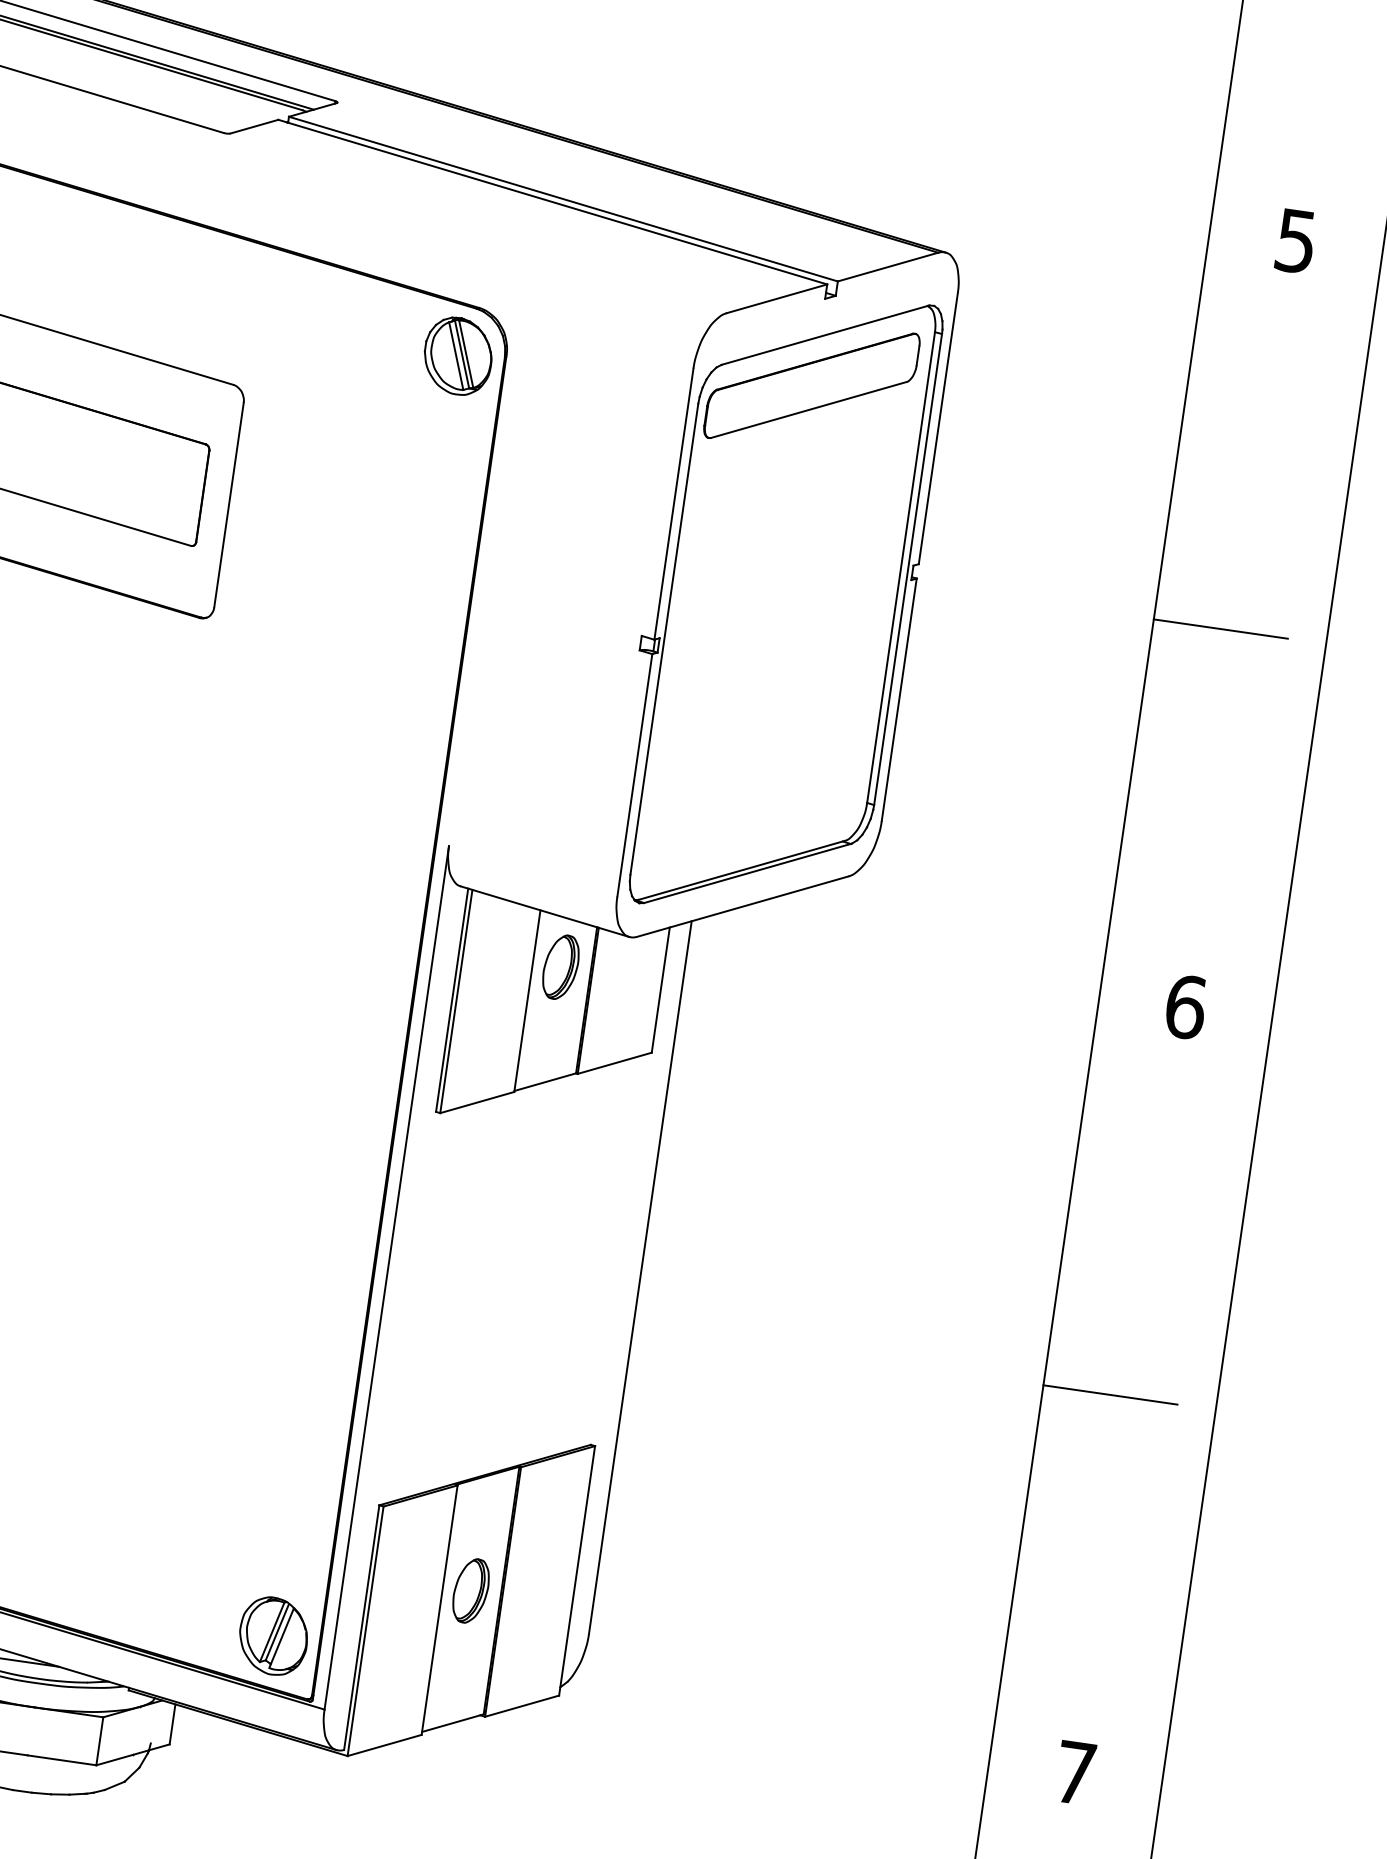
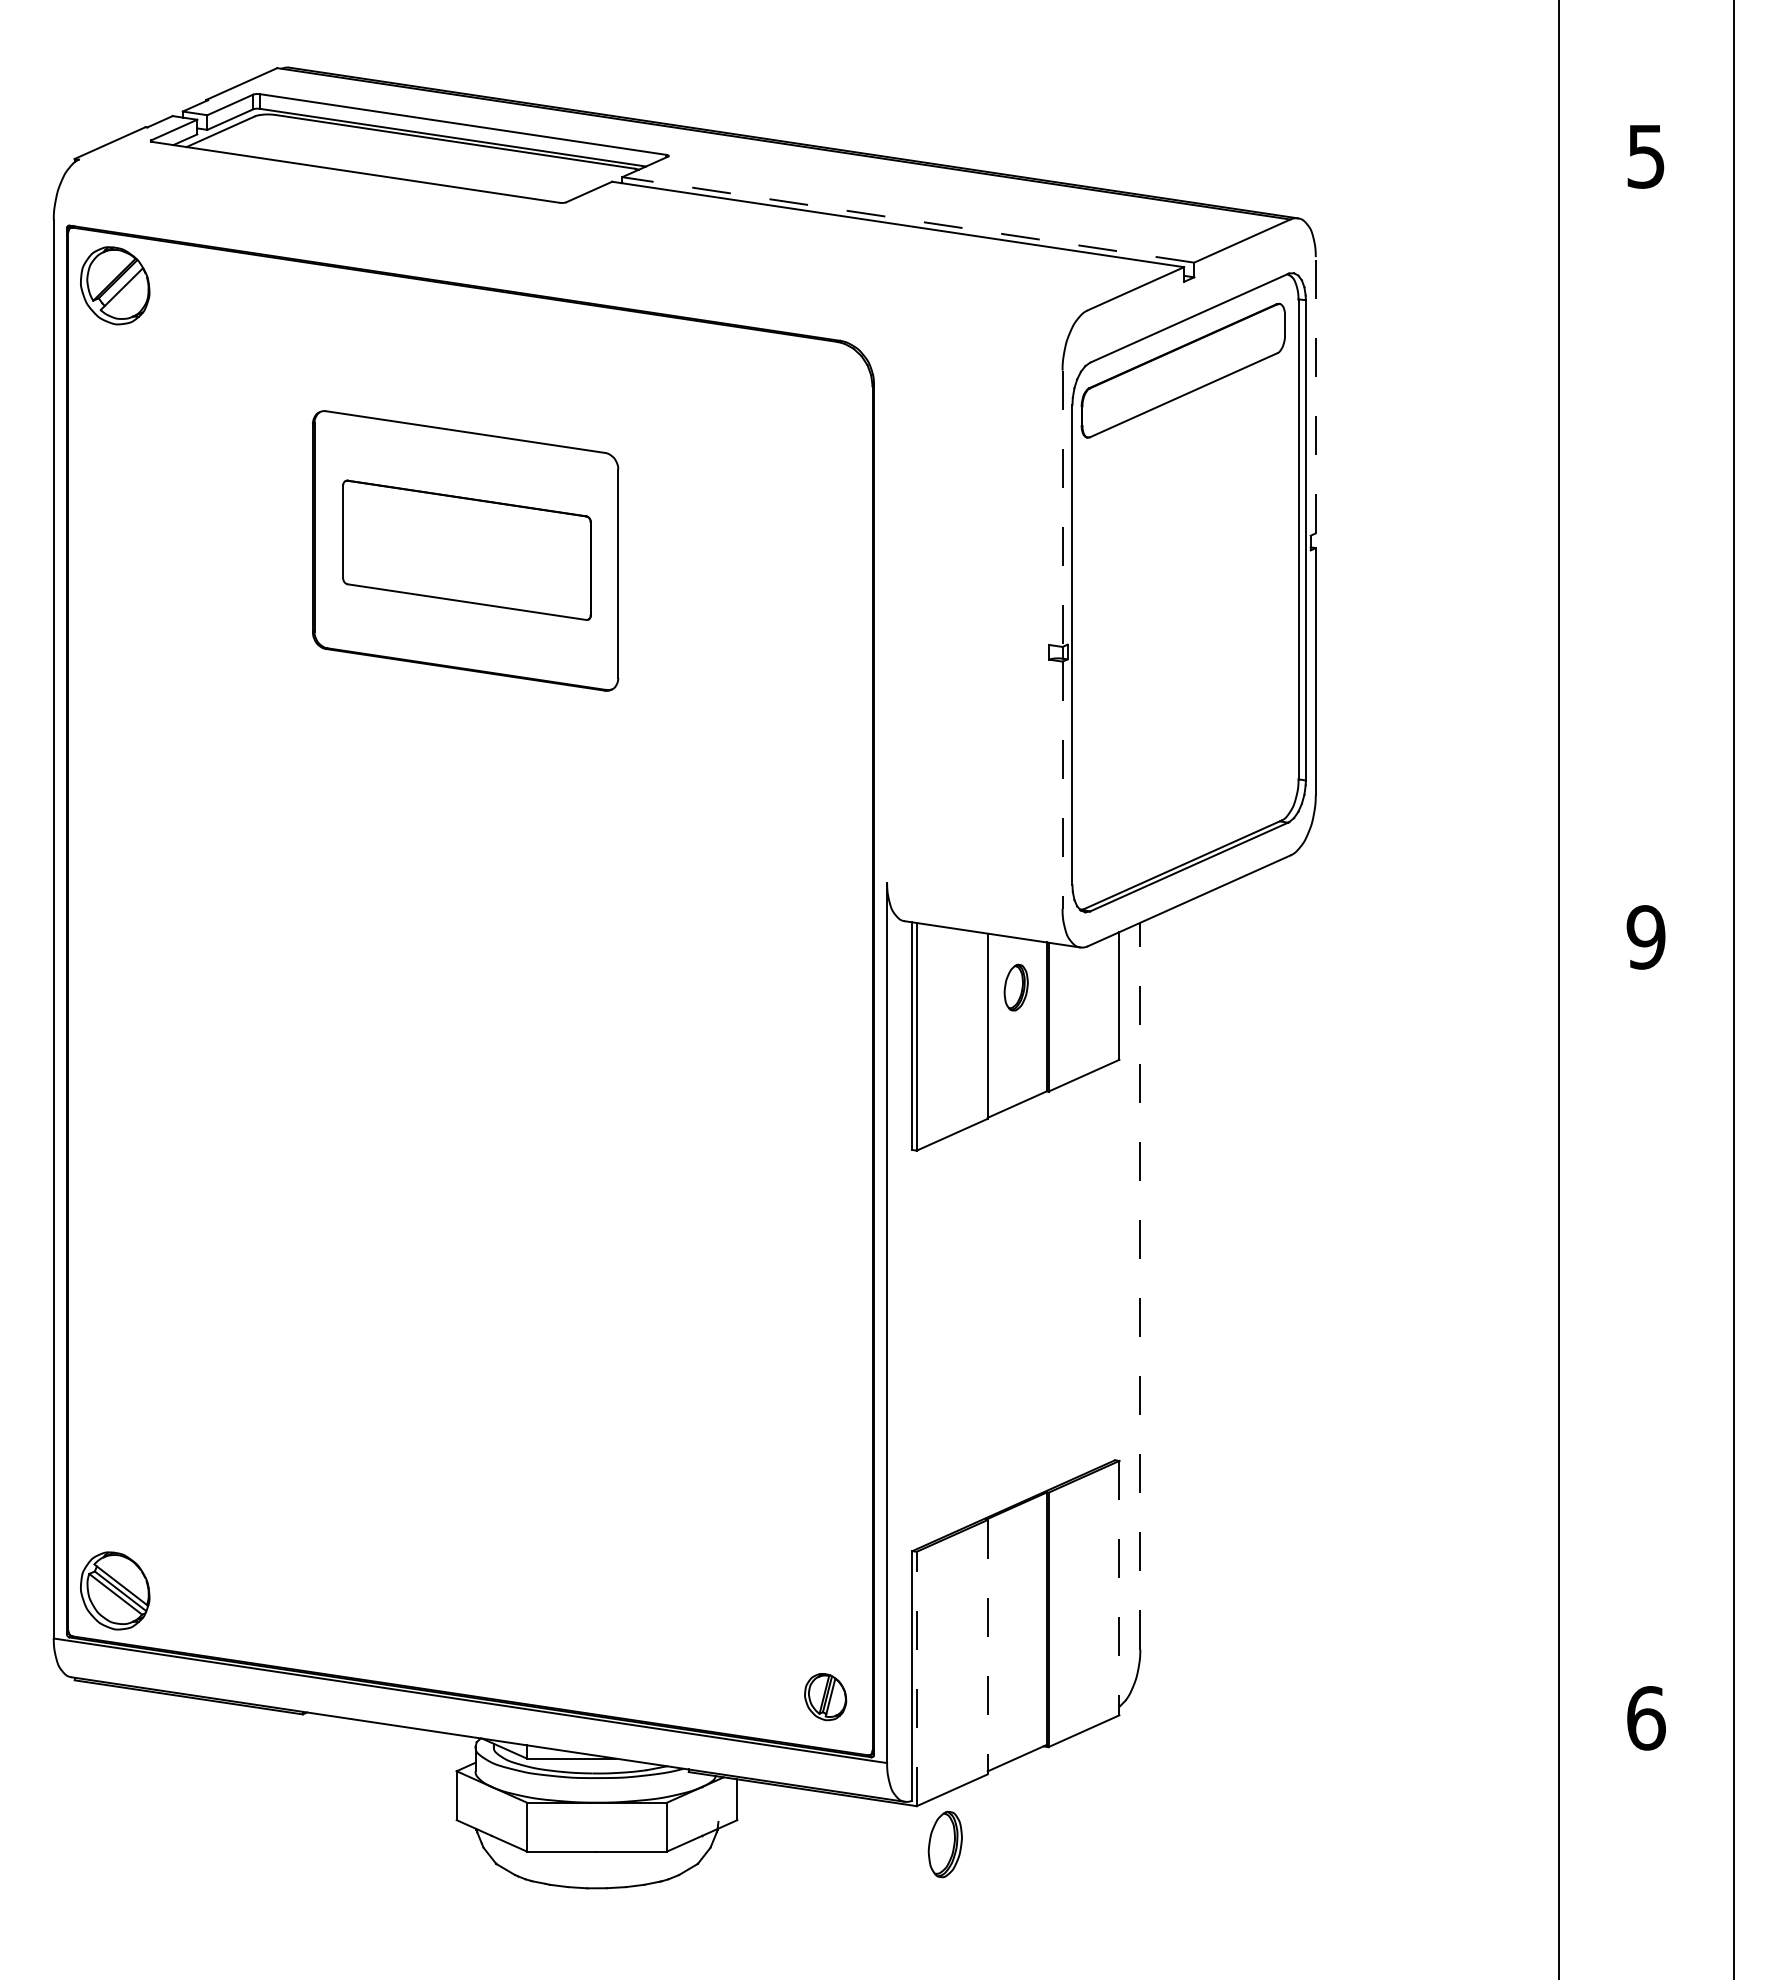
line: (562, 198) -> (907, 219), solid -> dashed
part: (457, 355) -> (825, 391), removed
line: (938, 427) -> (1315, 394), solid -> dashed
line: (673, 504) -> (1062, 509), solid -> dashed
line: (1220, 628) -> (1626, 554), removed
line: (634, 775) -> (1062, 785), solid -> dashed
part: (560, 967) -> (1015, 987), size x0.7
text: (1185, 1007) -> (1645, 937), 6 -> 9
line: (640, 1277) -> (1140, 1285), solid -> dashed
line: (1110, 1394) -> (1626, 1335), removed
line: (577, 1571) -> (1119, 1588), solid -> dashed
part: (470, 1590) -> (944, 1844), moved
line: (439, 1610) -> (987, 1647), solid -> dashed
line: (365, 1630) -> (916, 1678), solid -> dashed
part: (273, 1635) -> (825, 1696), size x0.6
text: (1075, 1773) -> (1646, 1718), 7 -> 6

